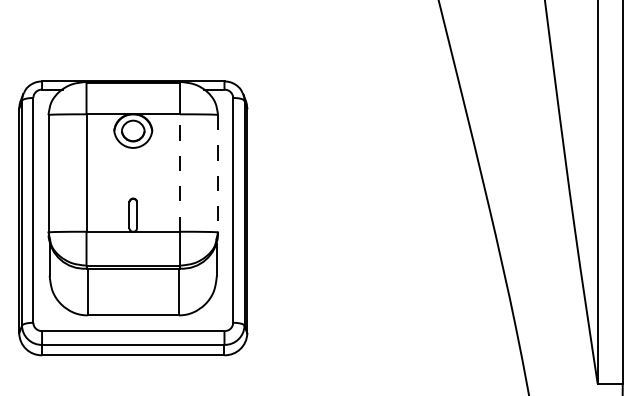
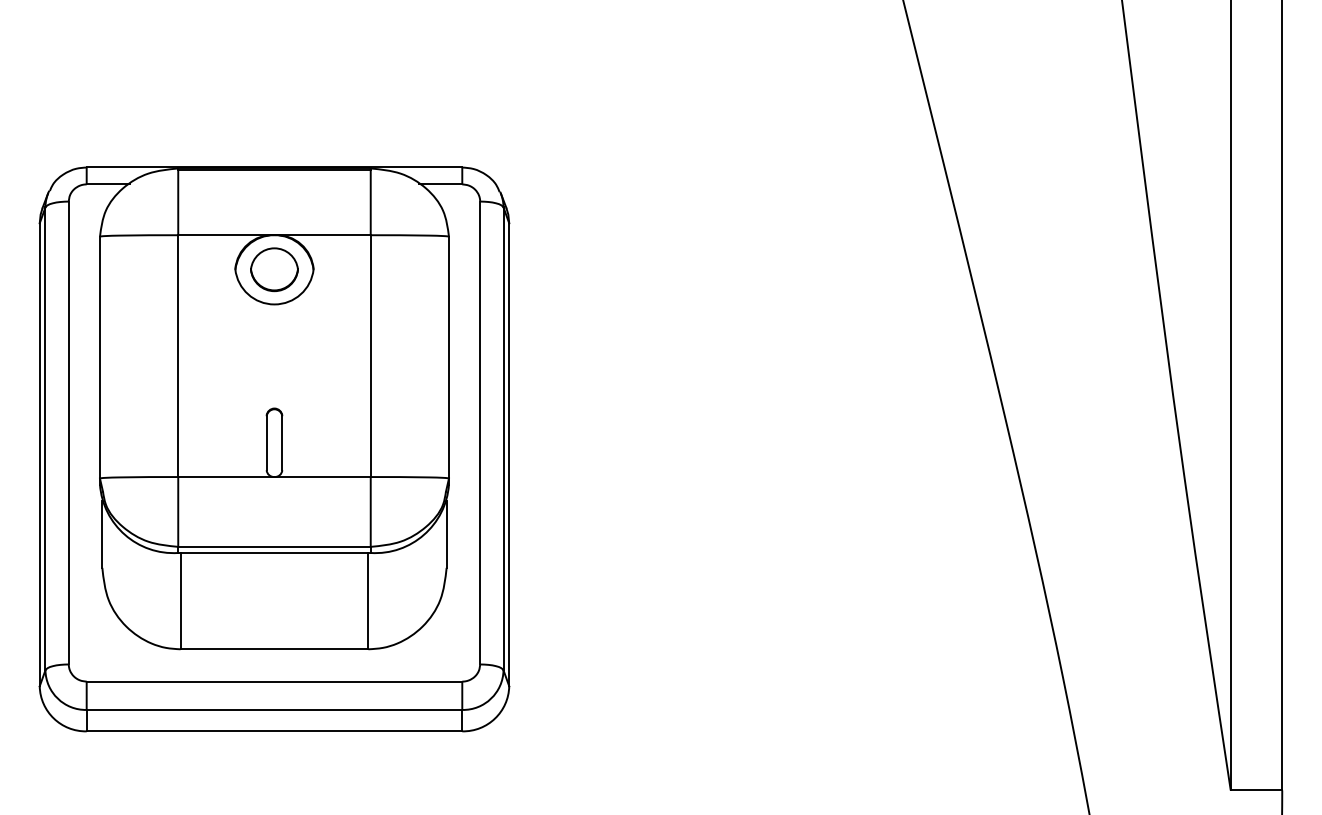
line: (180, 173) -> (371, 357), dashed -> solid
line: (218, 173) -> (449, 357), dashed -> solid

